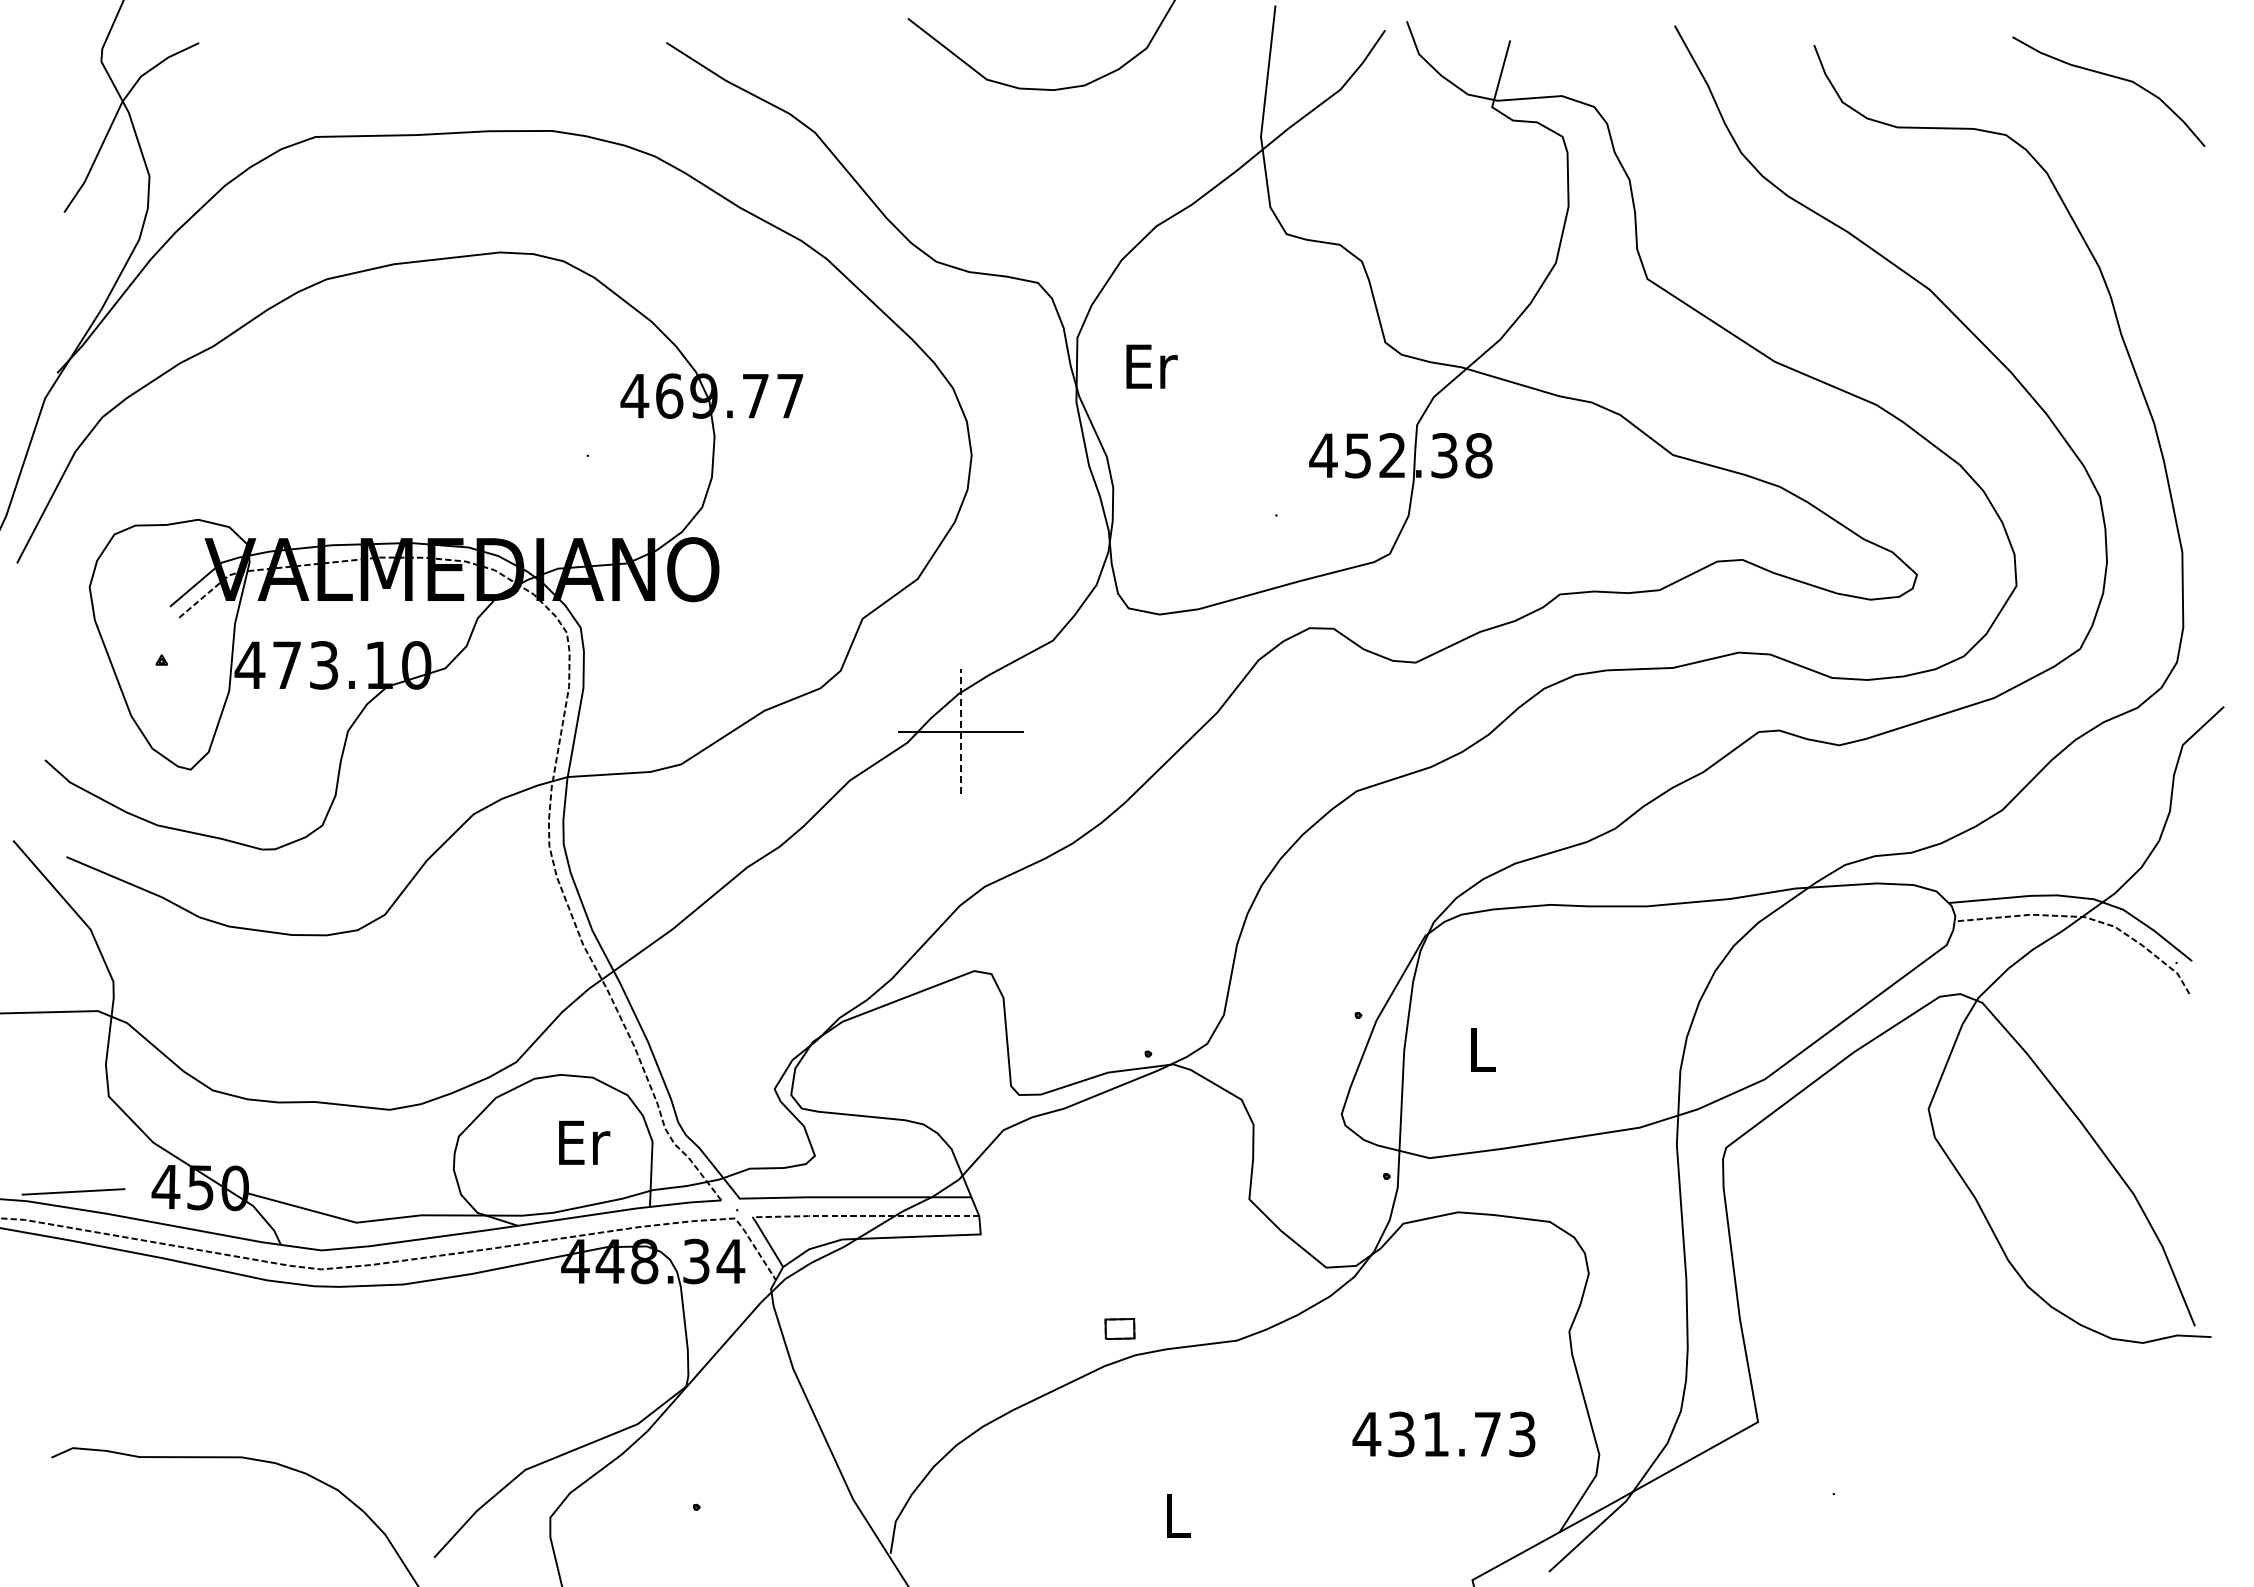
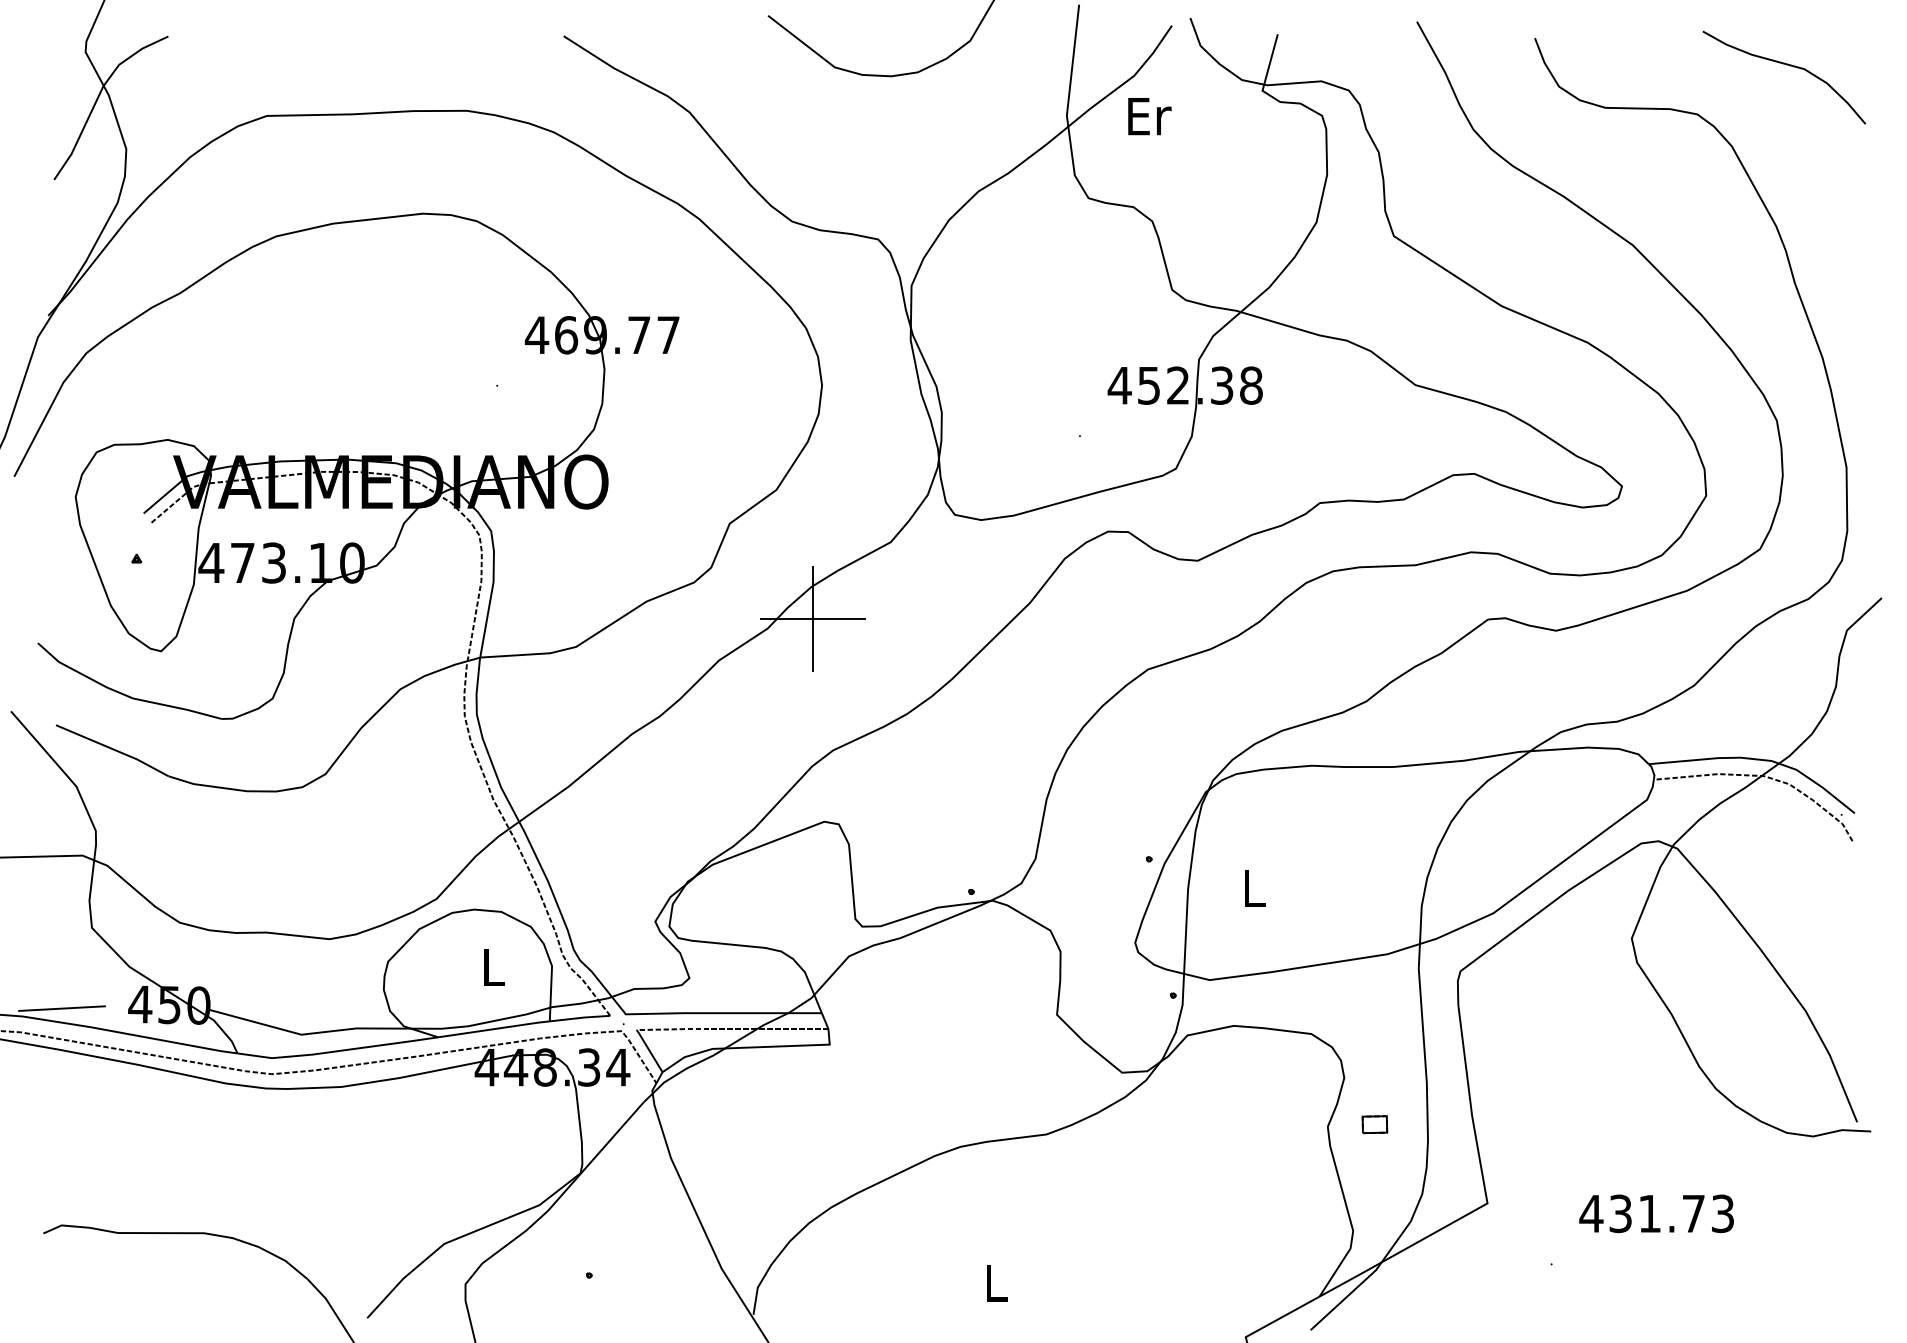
text: (1151, 366) -> (1149, 116), moved
line: (961, 731) -> (813, 619), dashed -> solid
text: (584, 1142) -> (494, 966), Er -> L
part: (1119, 1328) -> (1374, 1124), moved
text: (1443, 1434) -> (1656, 1213), moved

